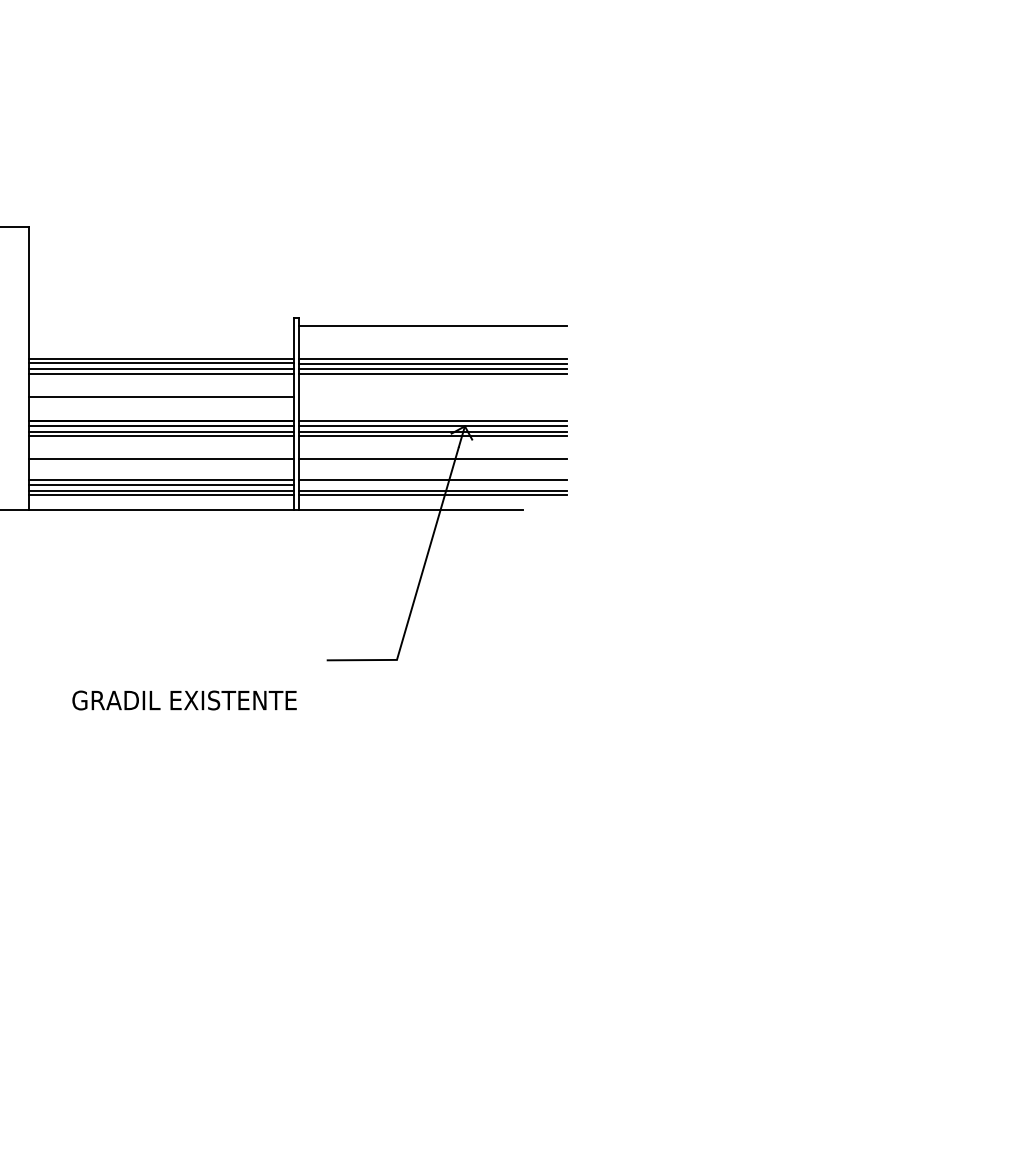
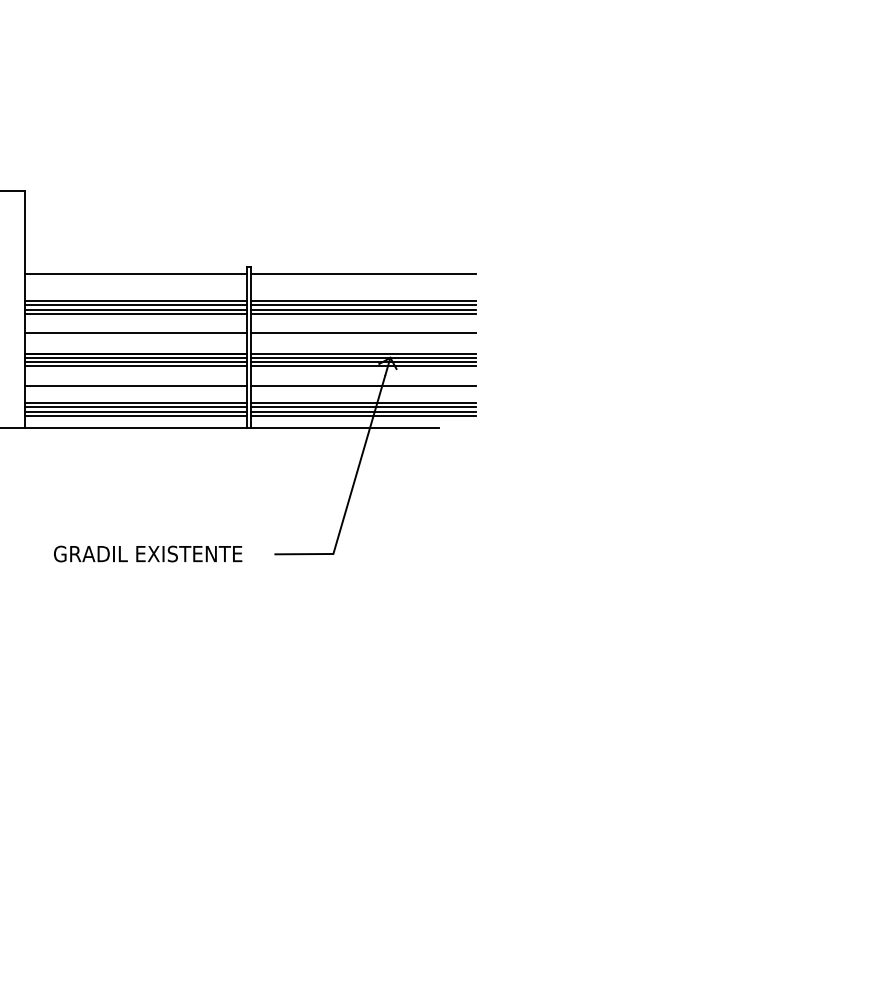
line: (161, 325) -> (135, 273), added
line: (431, 397) -> (362, 333), added
line: (431, 485) -> (362, 407), added
text: (185, 699) -> (148, 553), moved

